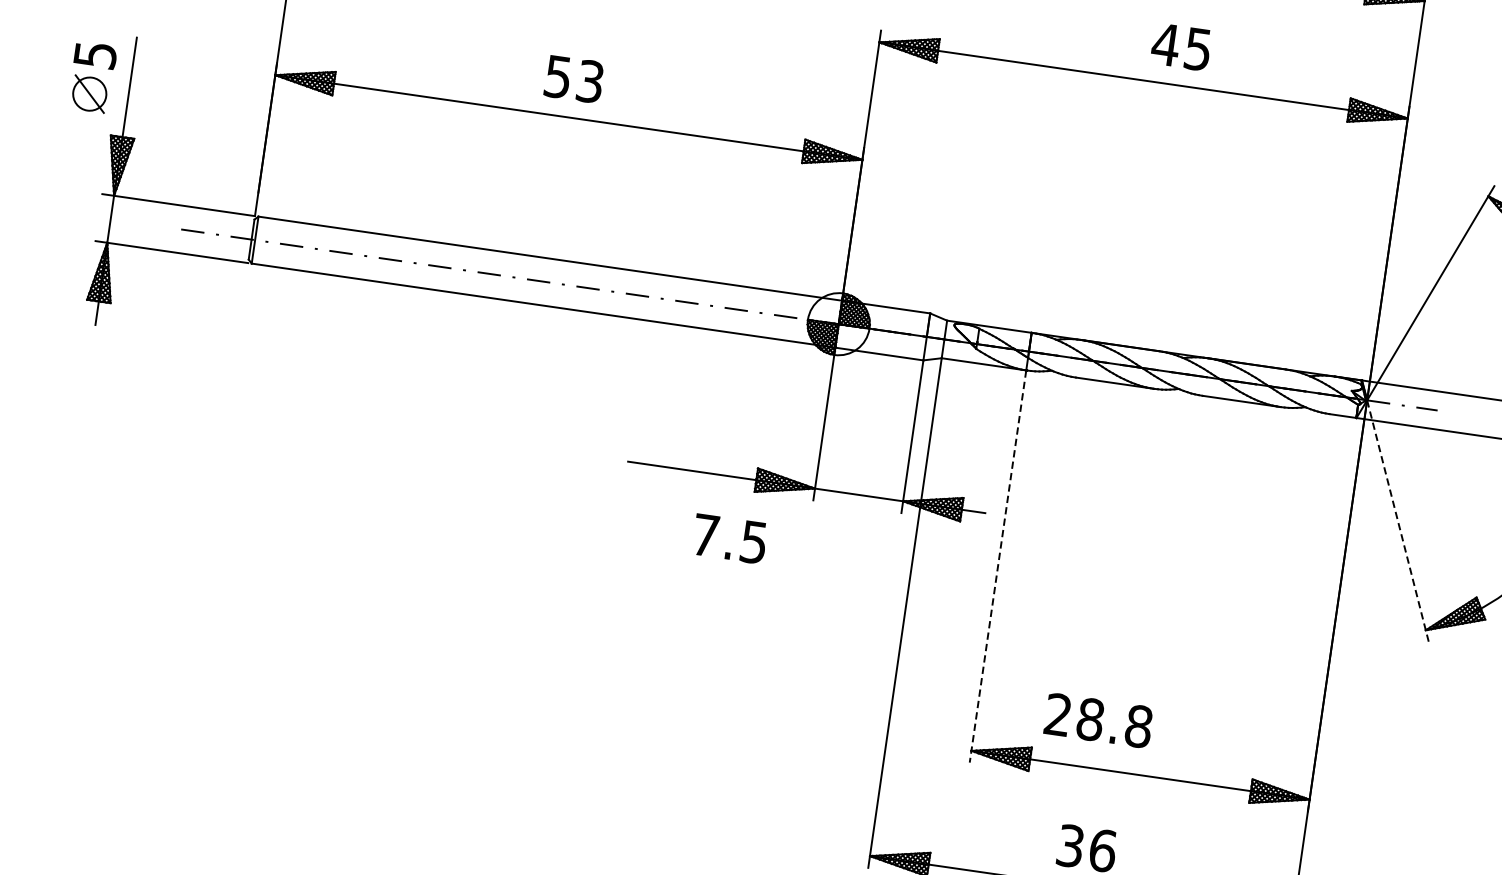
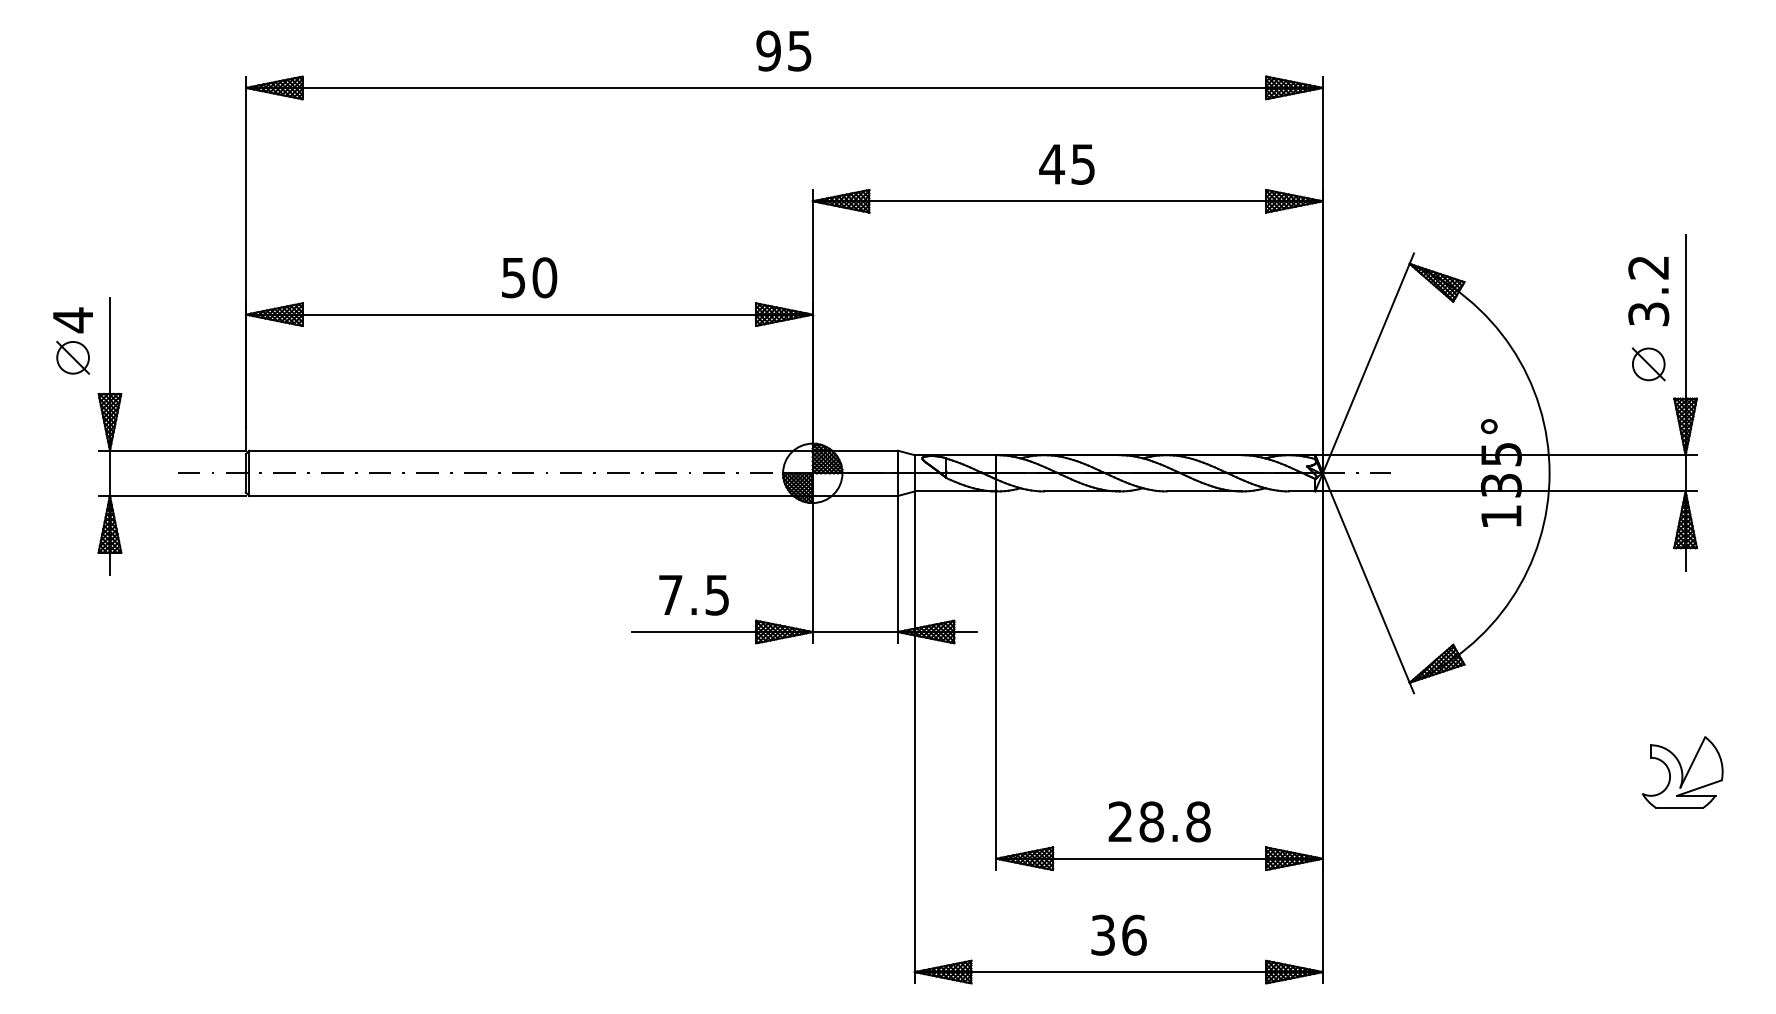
text: (1180, 46) -> (1066, 164), moved
text: (95, 55) -> (73, 320), 5 -> 4
text: (590, 81) -> (544, 277), 53 -> 50
line: (1397, 521) -> (1368, 583), dashed -> solid
text: (729, 539) -> (693, 595), moved
line: (998, 567) -> (996, 681), dashed -> solid
text: (1098, 720) -> (1159, 821), moved

